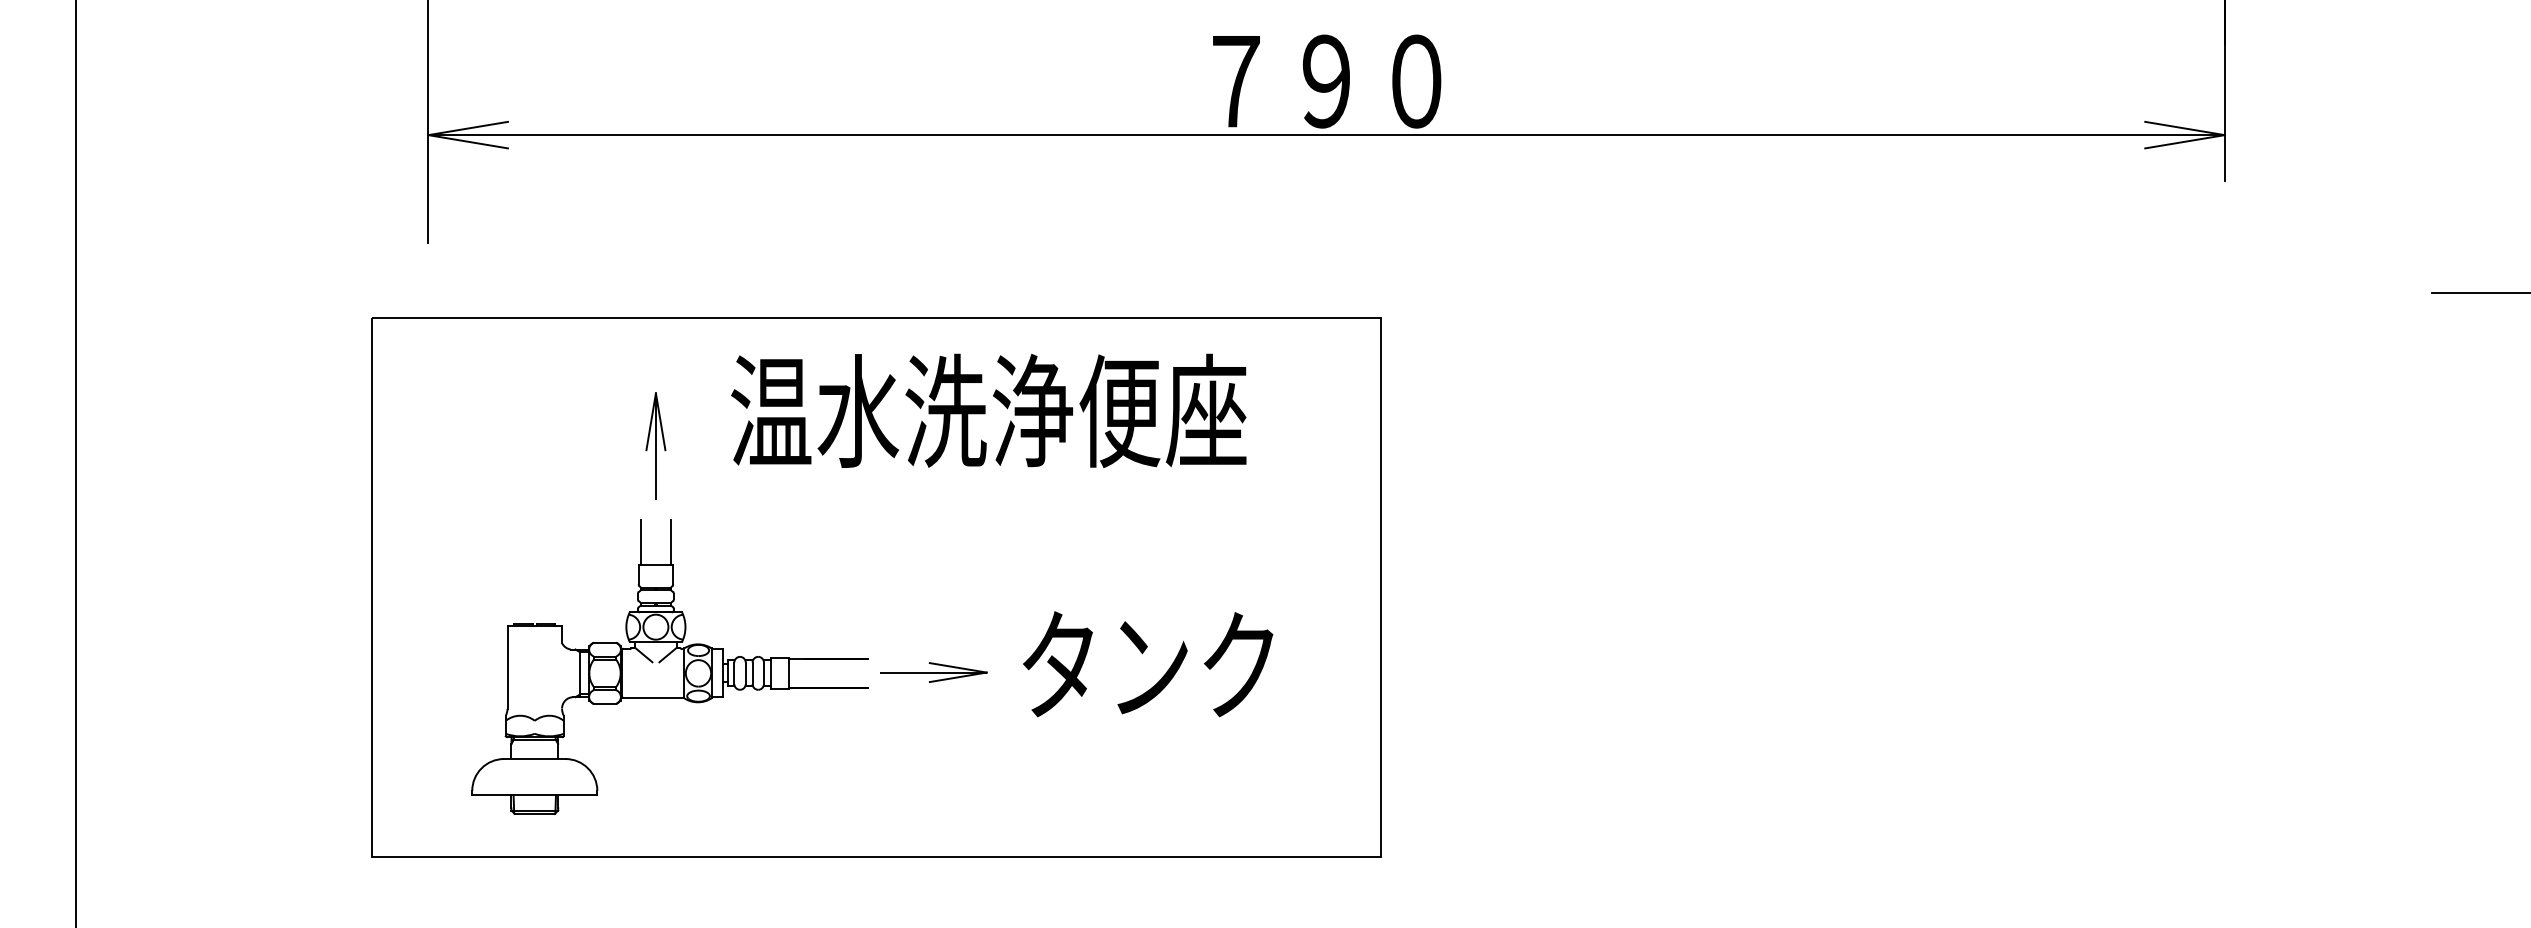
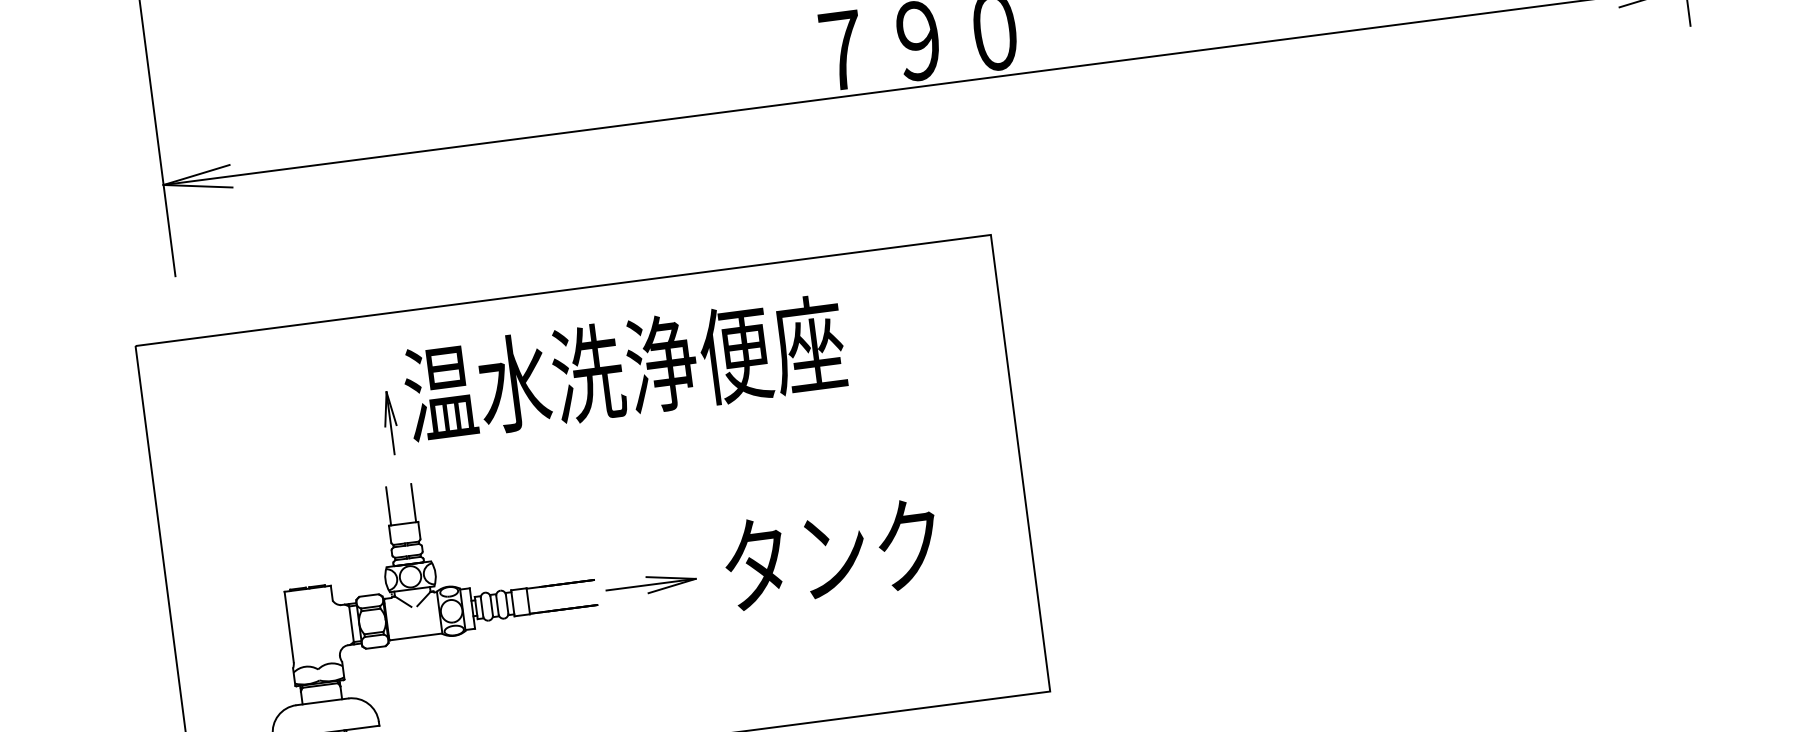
text: (988, 410) -> (624, 368), moved
part: (655, 445) -> (390, 422), size x0.7

